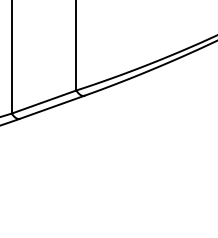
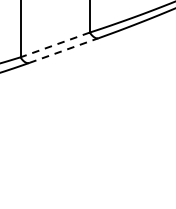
line: (43, 102) -> (54, 45), solid -> dashed
line: (52, 107) -> (64, 50), solid -> dashed

